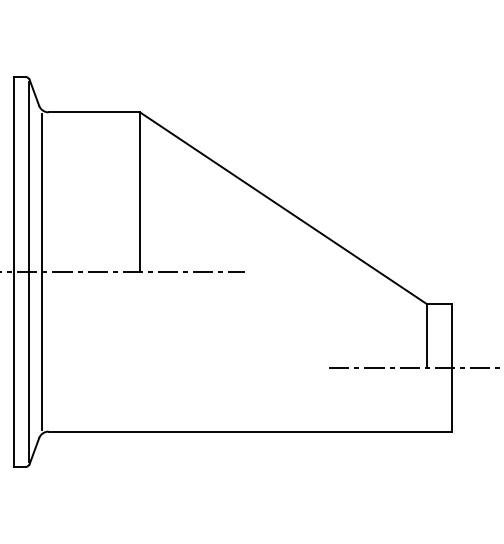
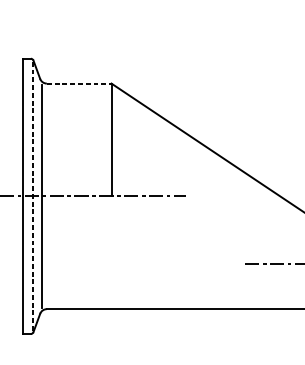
line: (94, 112) -> (79, 83), solid -> dashed
line: (28, 271) -> (32, 196), solid -> dashed

